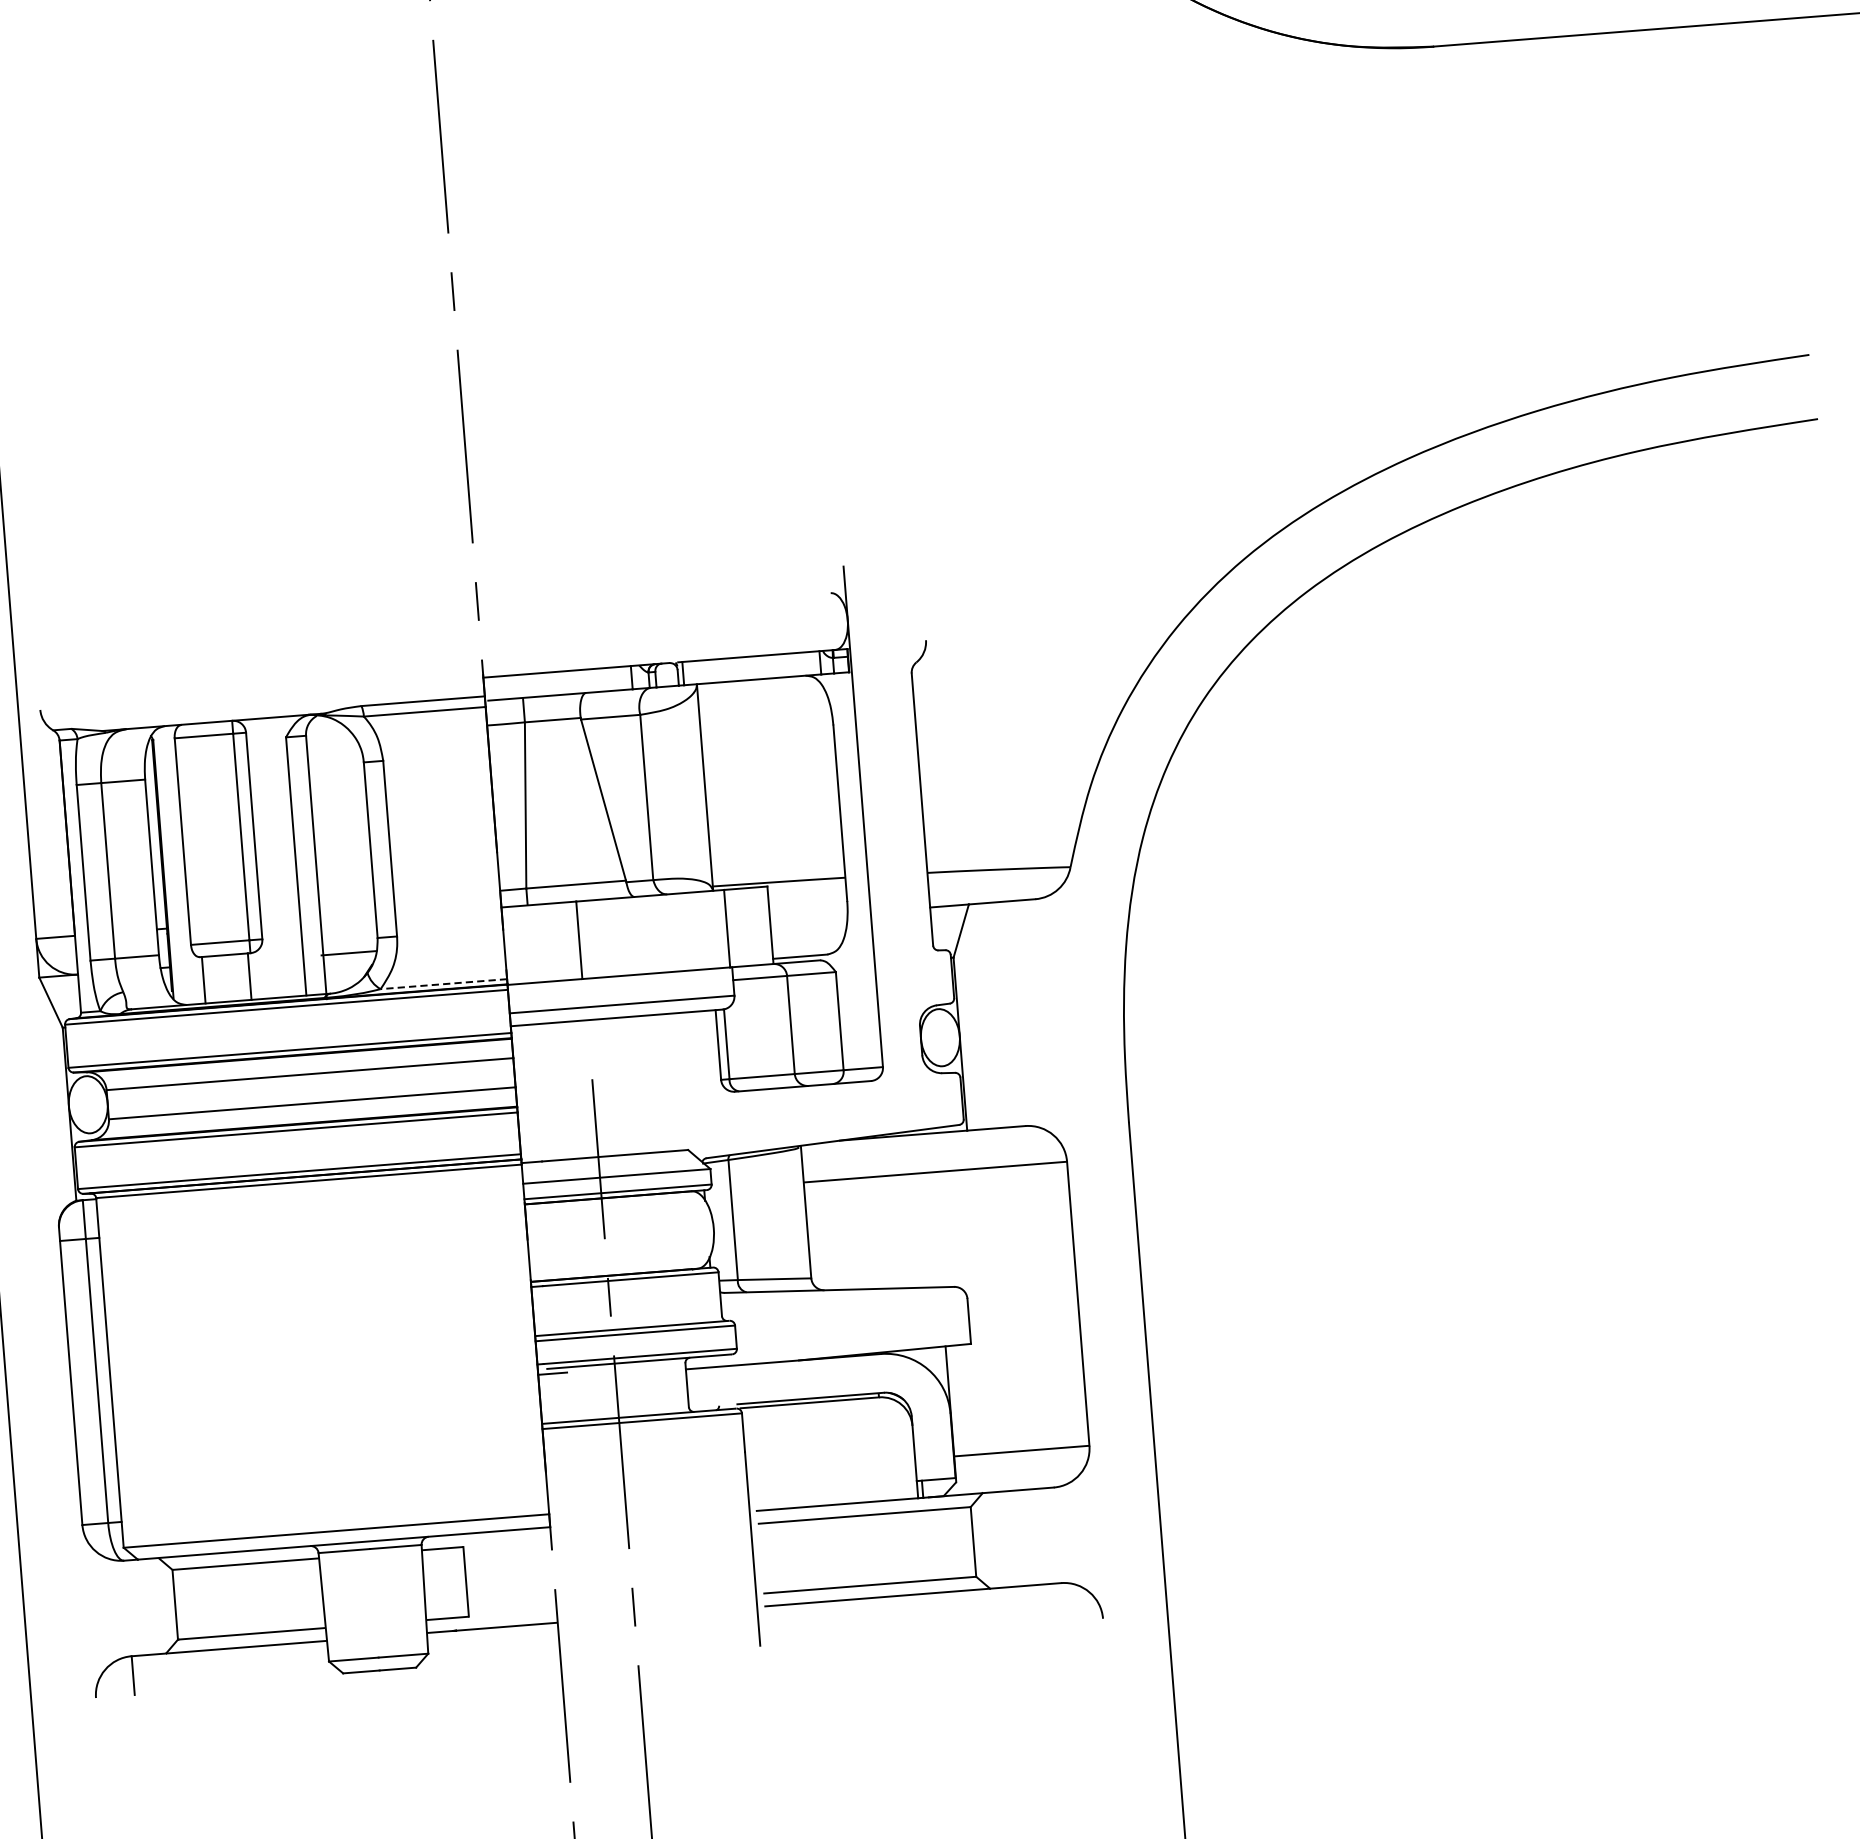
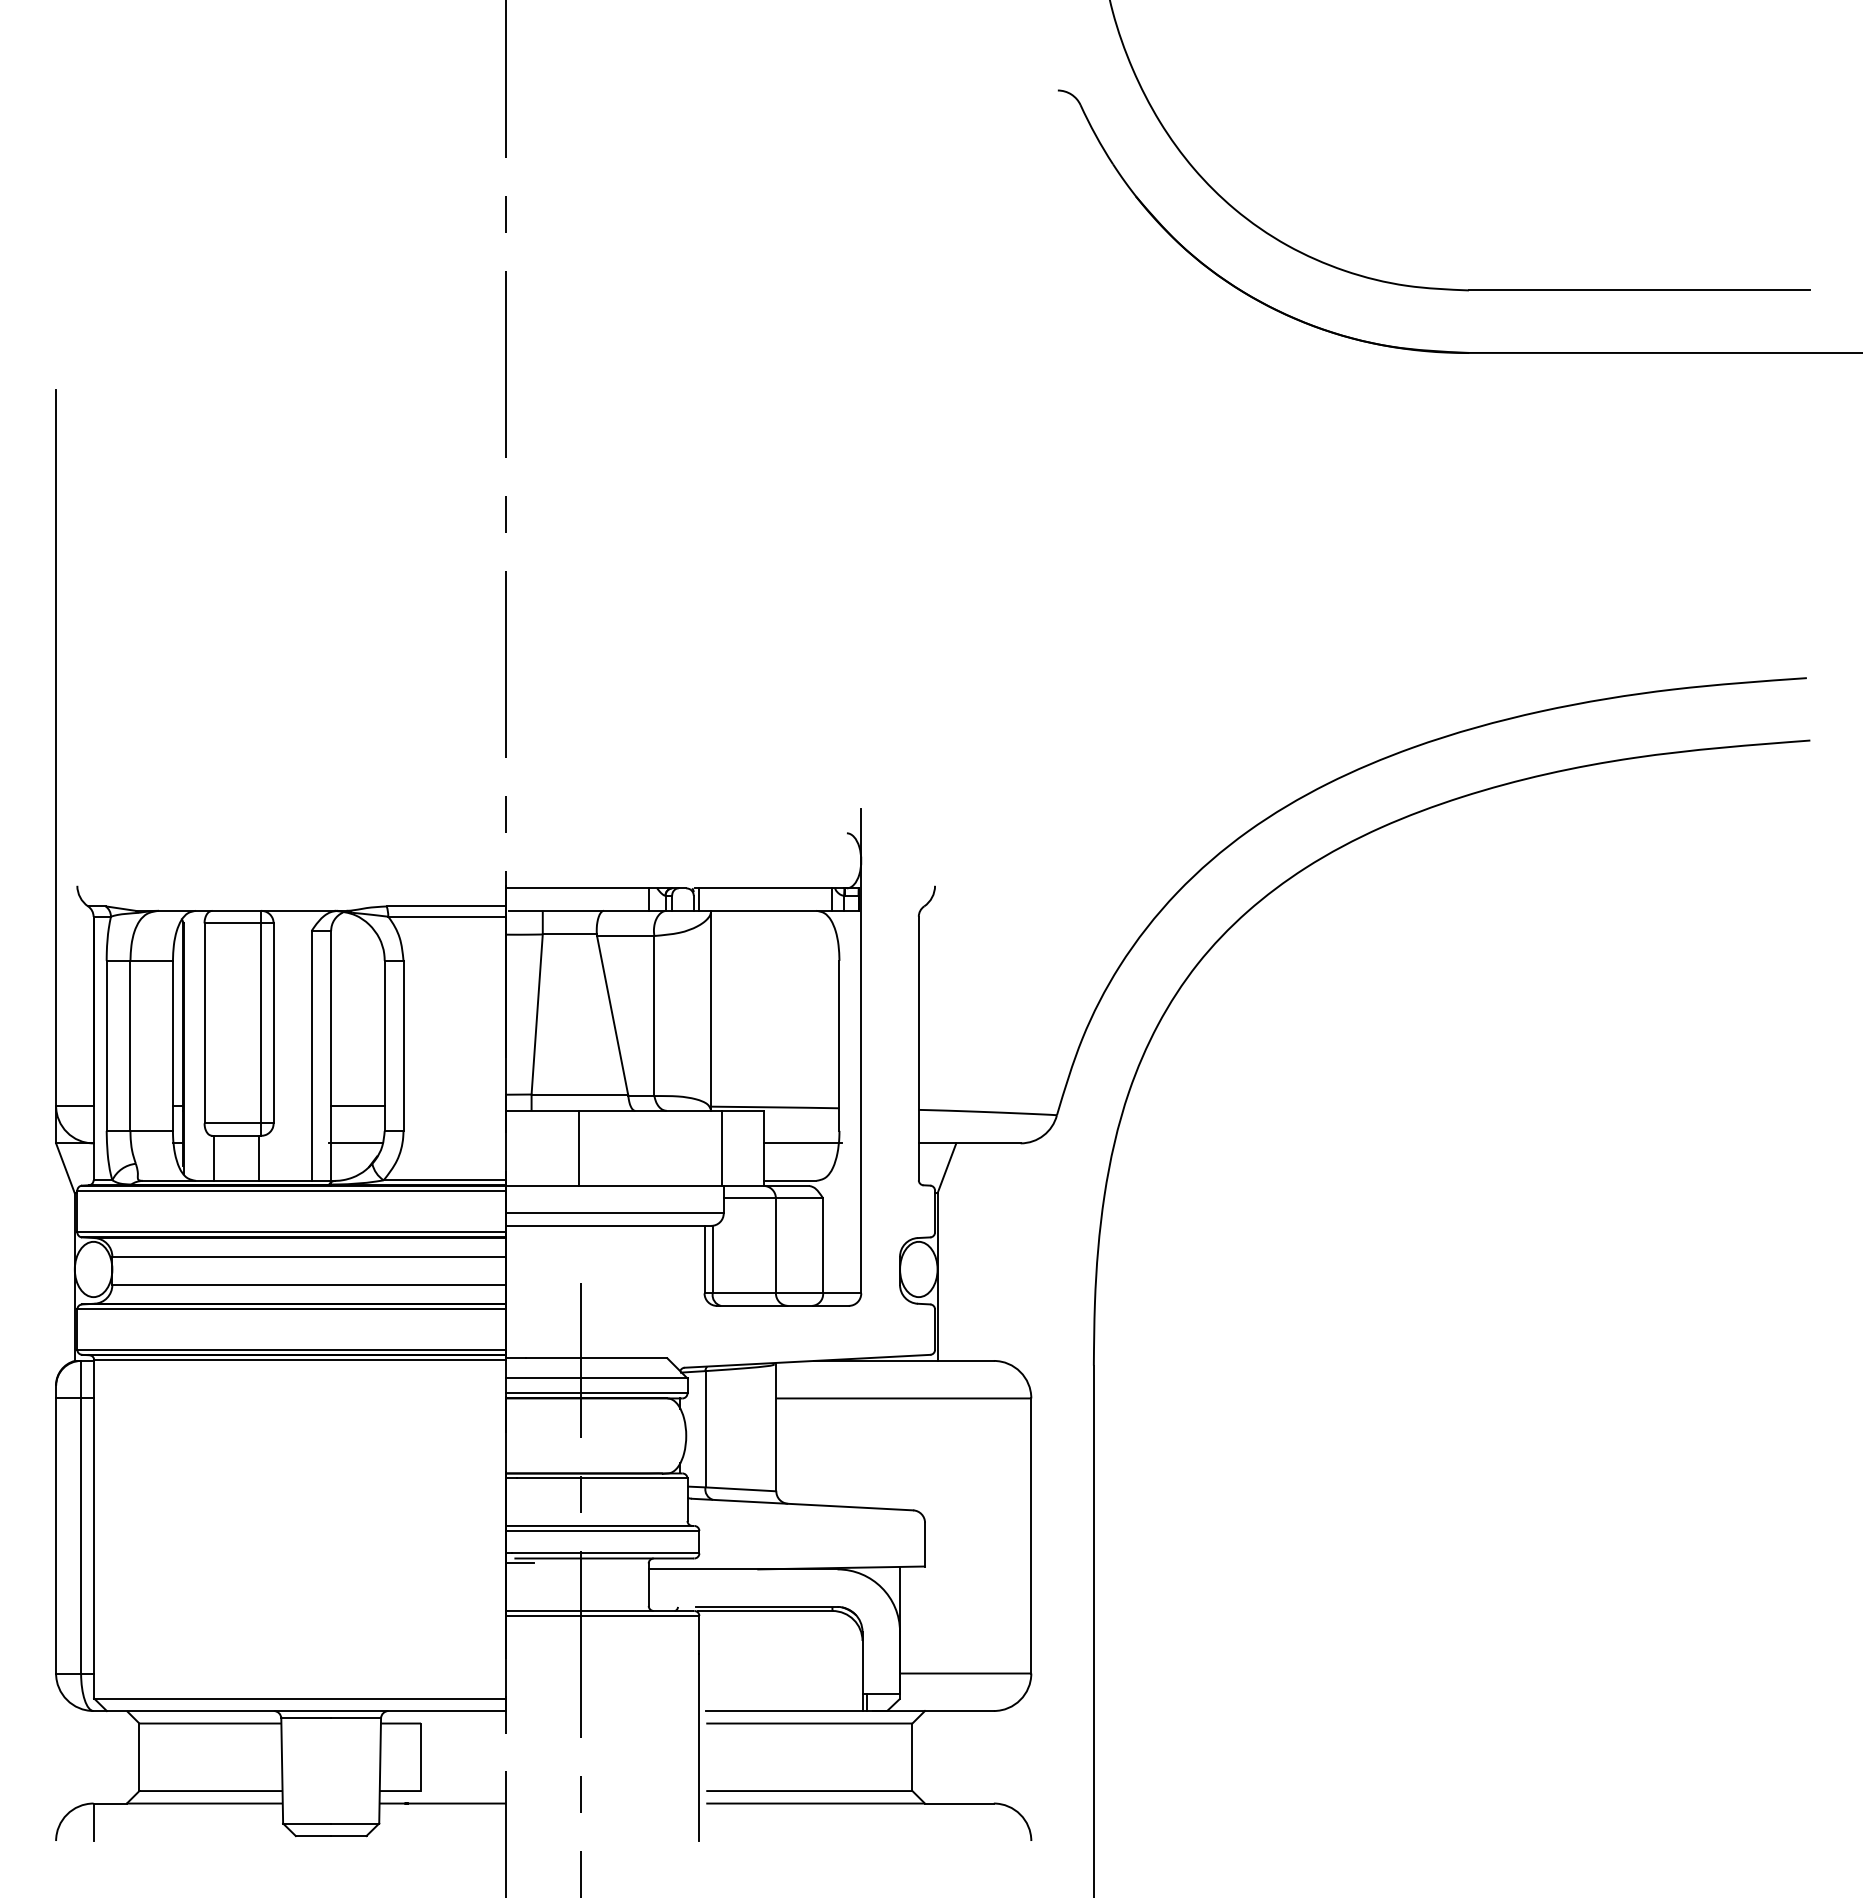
line: (347, 914) -> (357, 1105), added
line: (810, 917) -> (802, 1143), added
line: (443, 984) -> (444, 1180), dashed -> solid

